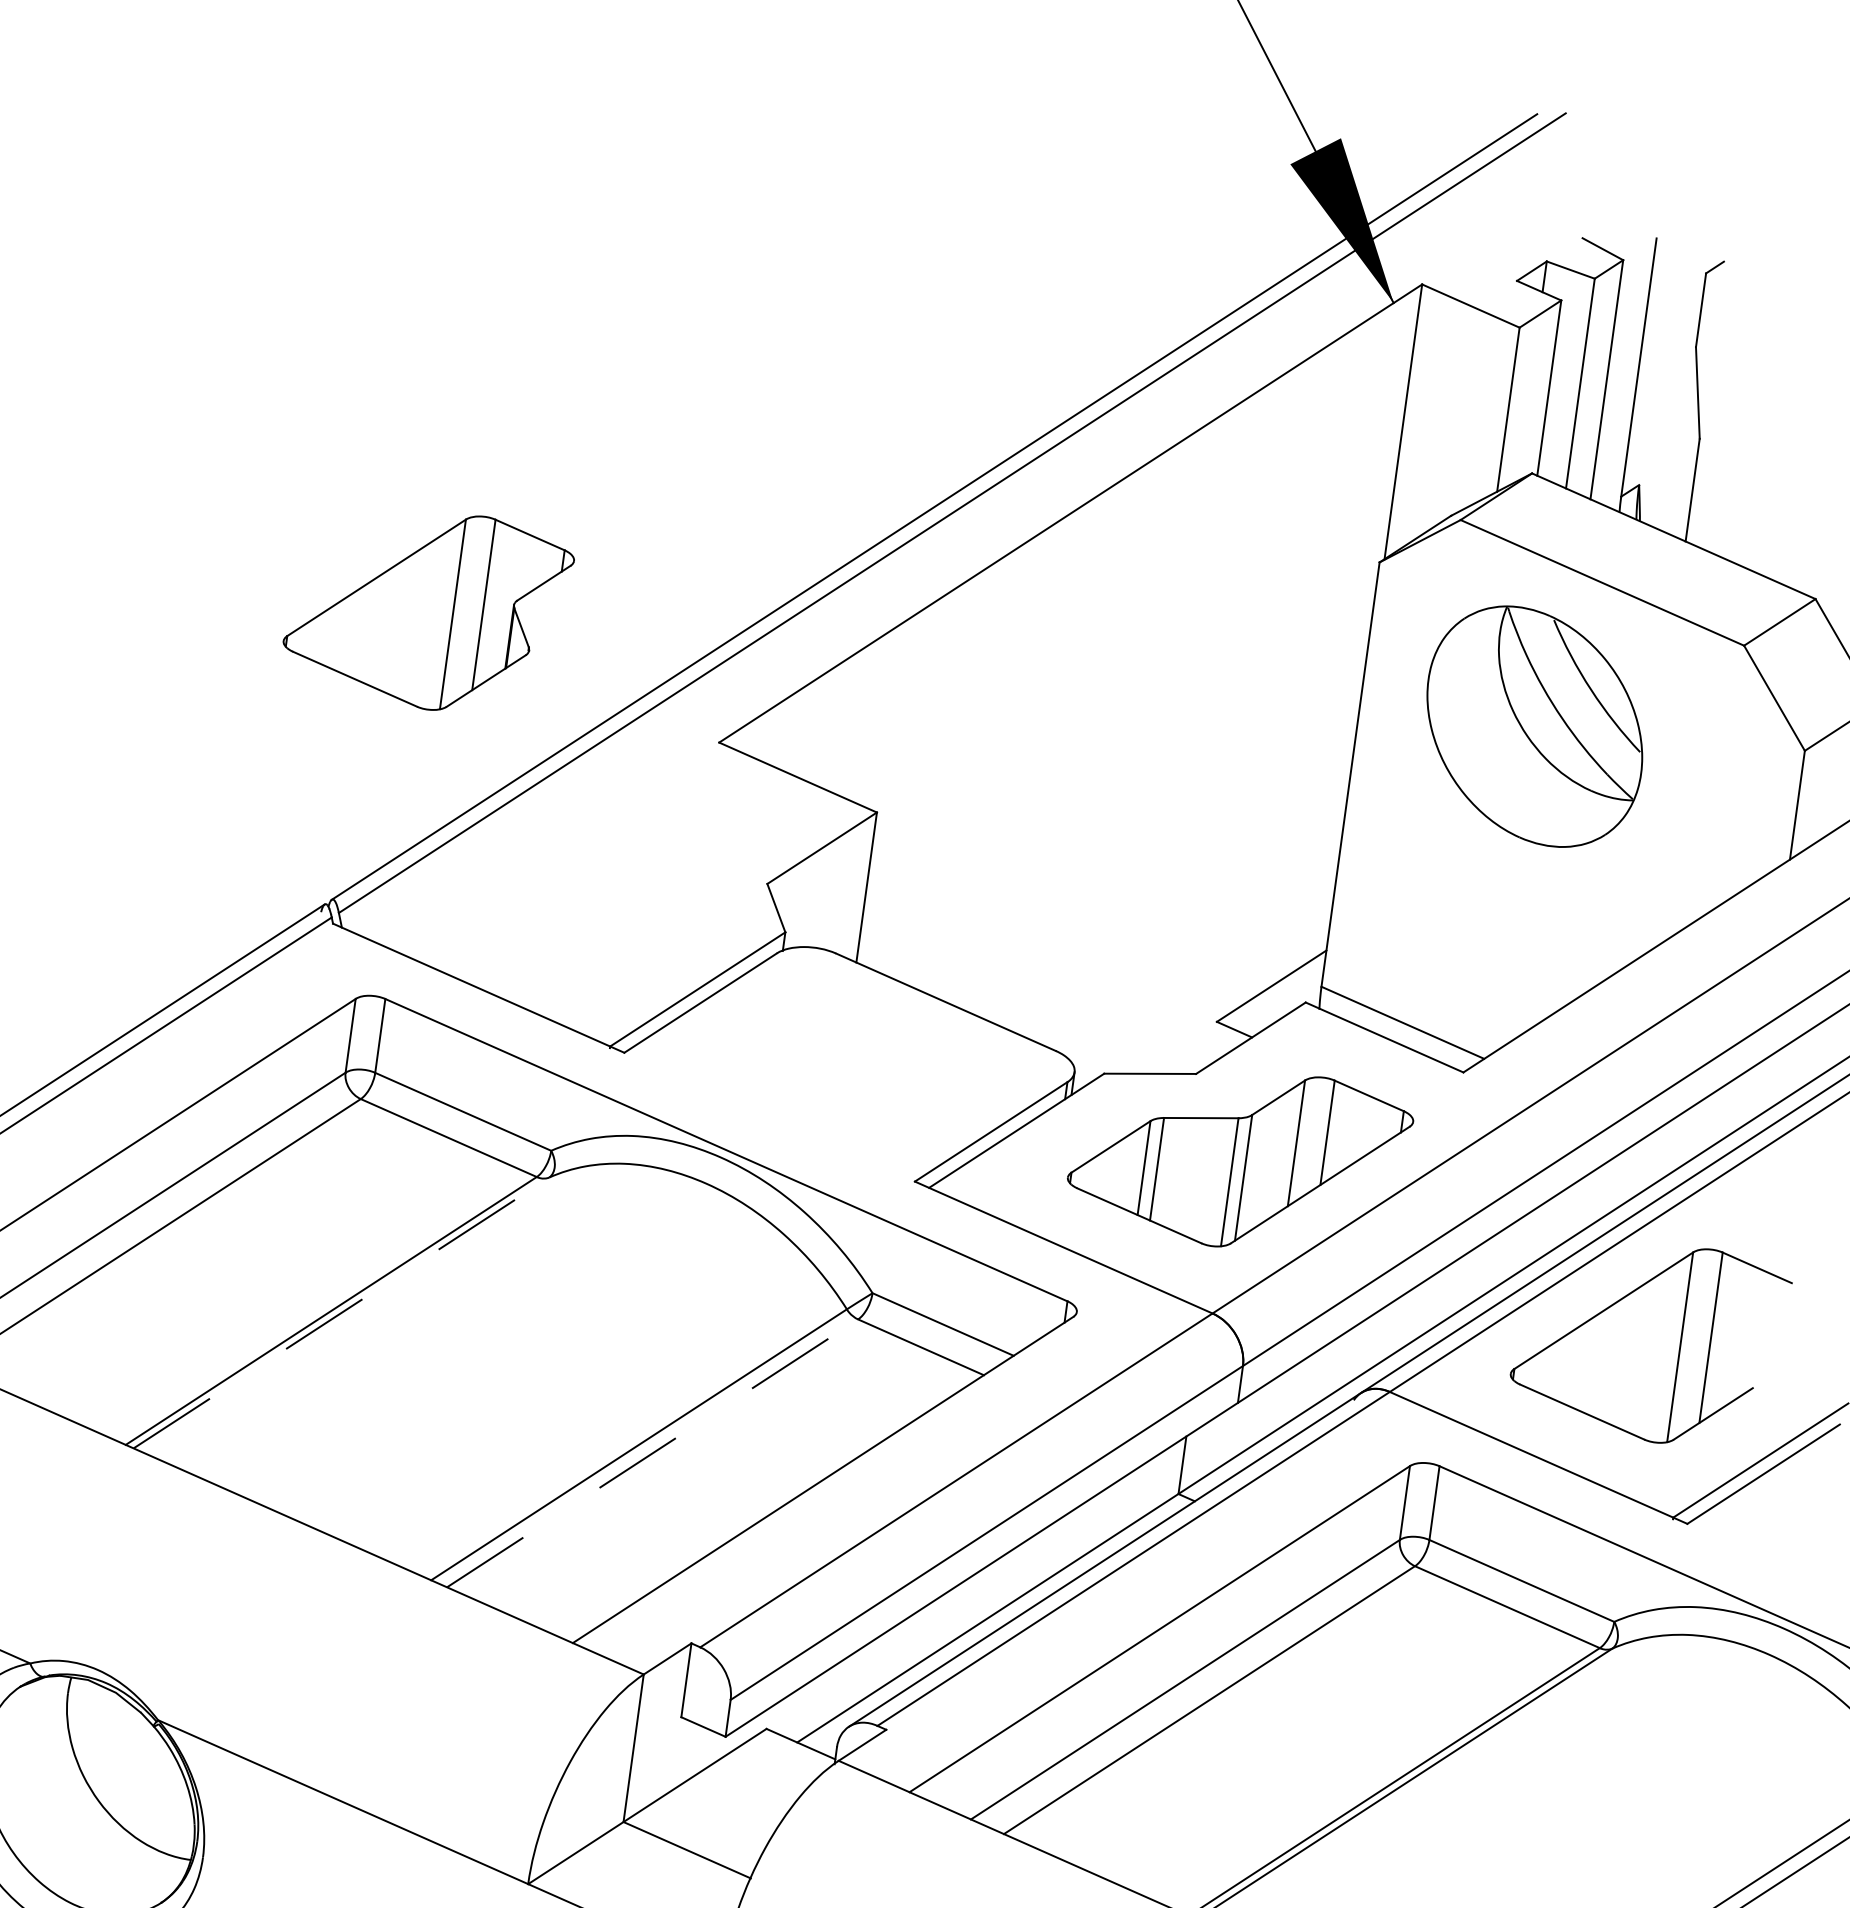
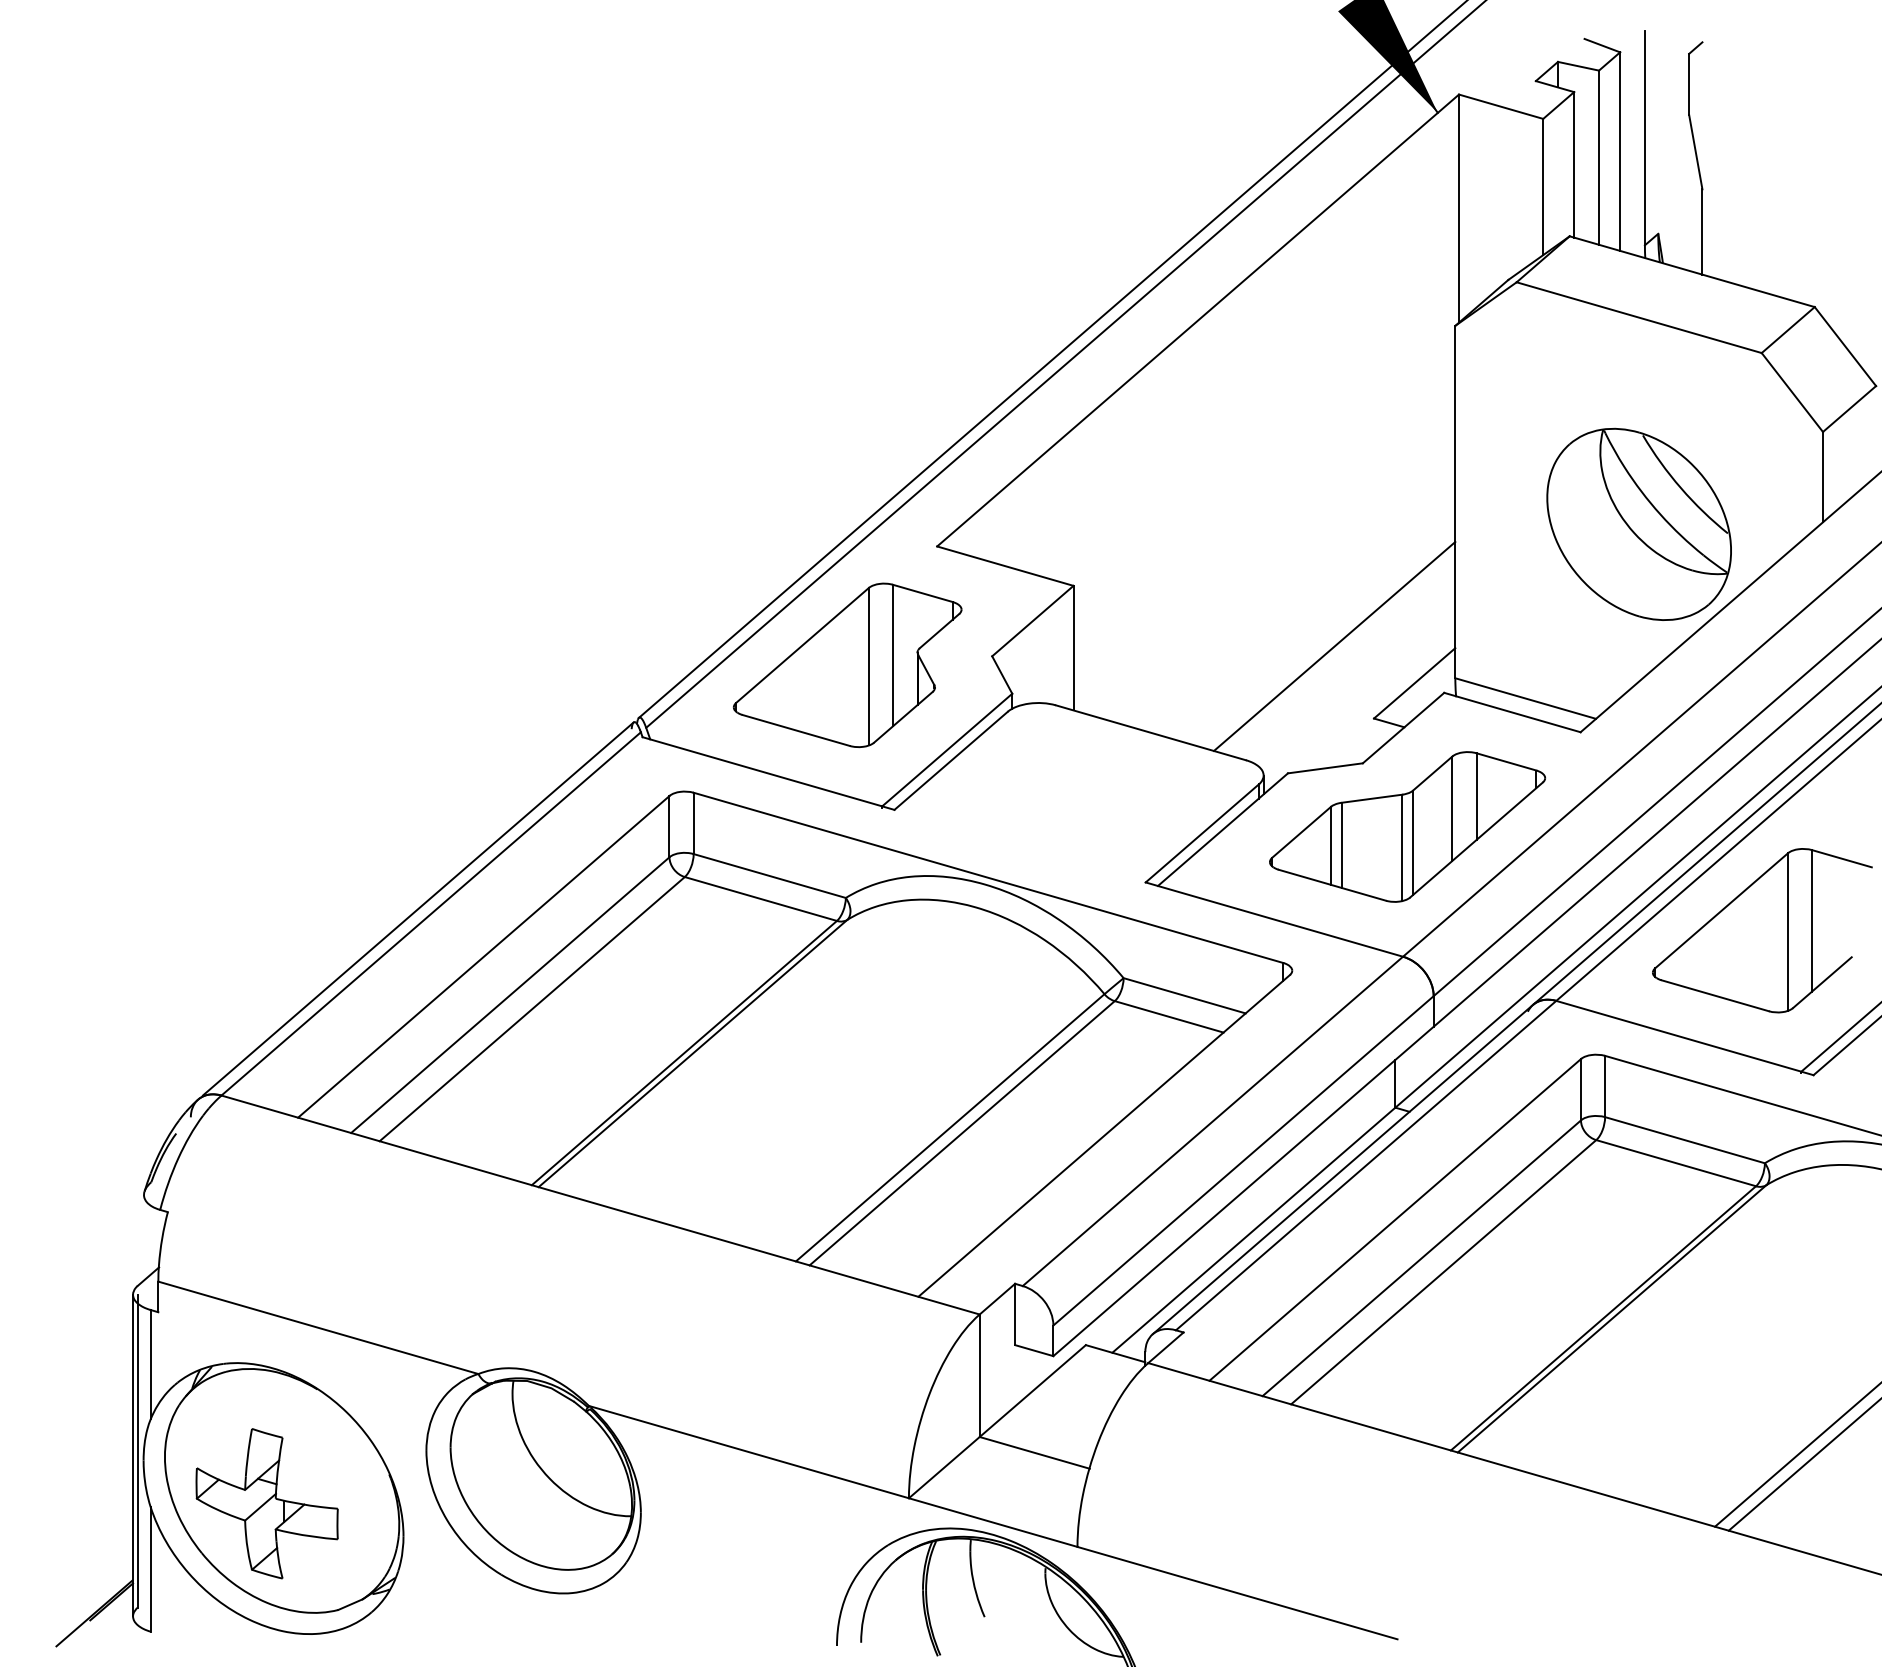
part: (427, 608) -> (847, 664), moved
part: (1534, 725) -> (1638, 523), moved
line: (1181, 927) -> (1334, 645), added
line: (342, 1312) -> (693, 1053), dashed -> solid
line: (652, 1453) -> (962, 1133), dashed -> solid

